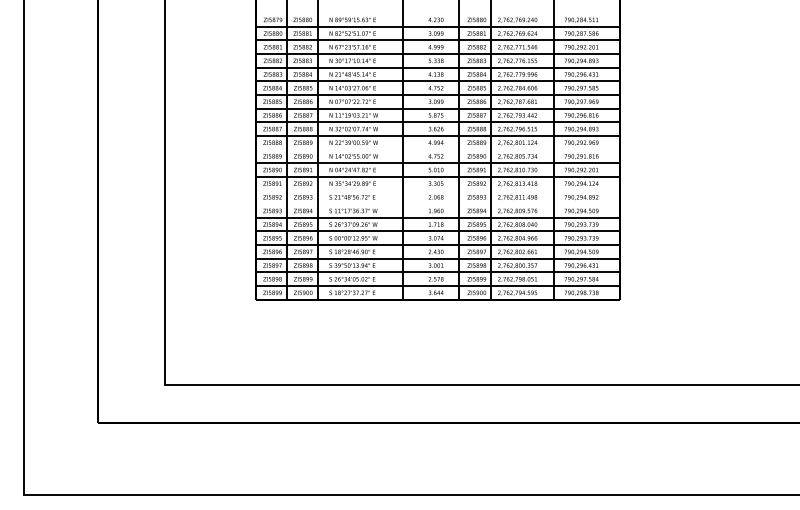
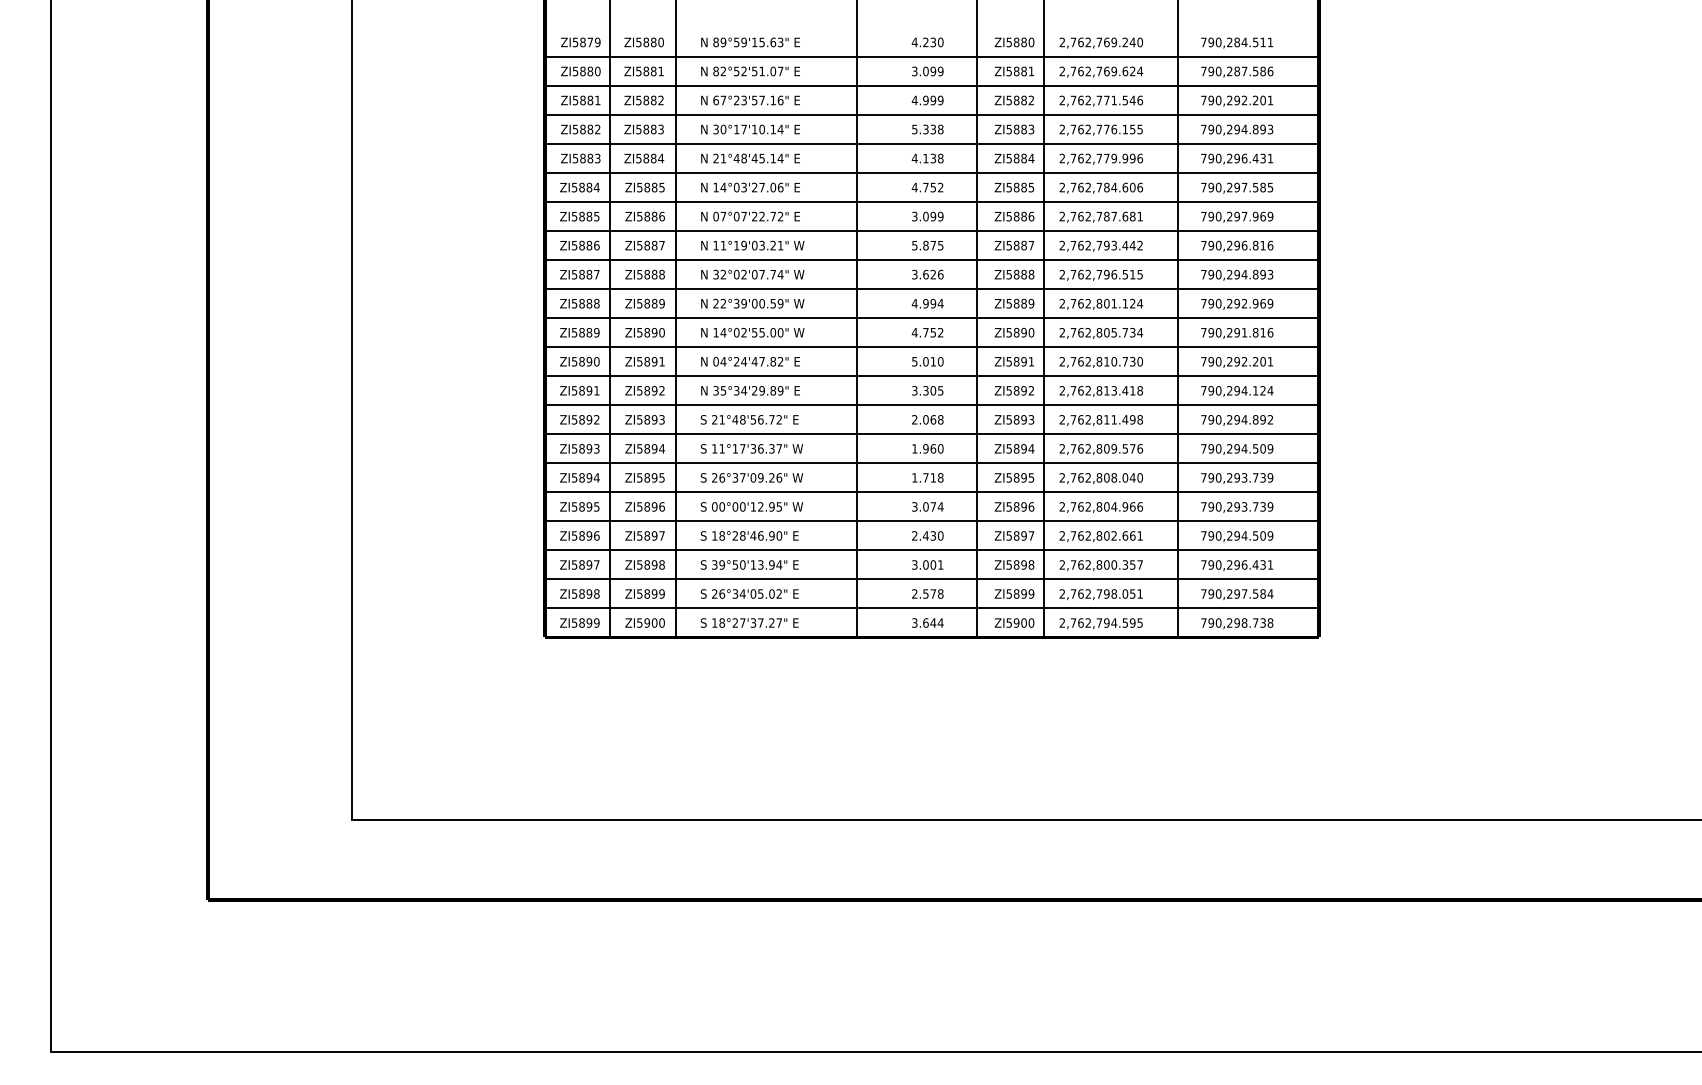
line: (438, 149) -> (932, 318), added
line: (438, 190) -> (932, 405), added
line: (438, 204) -> (932, 435), added

